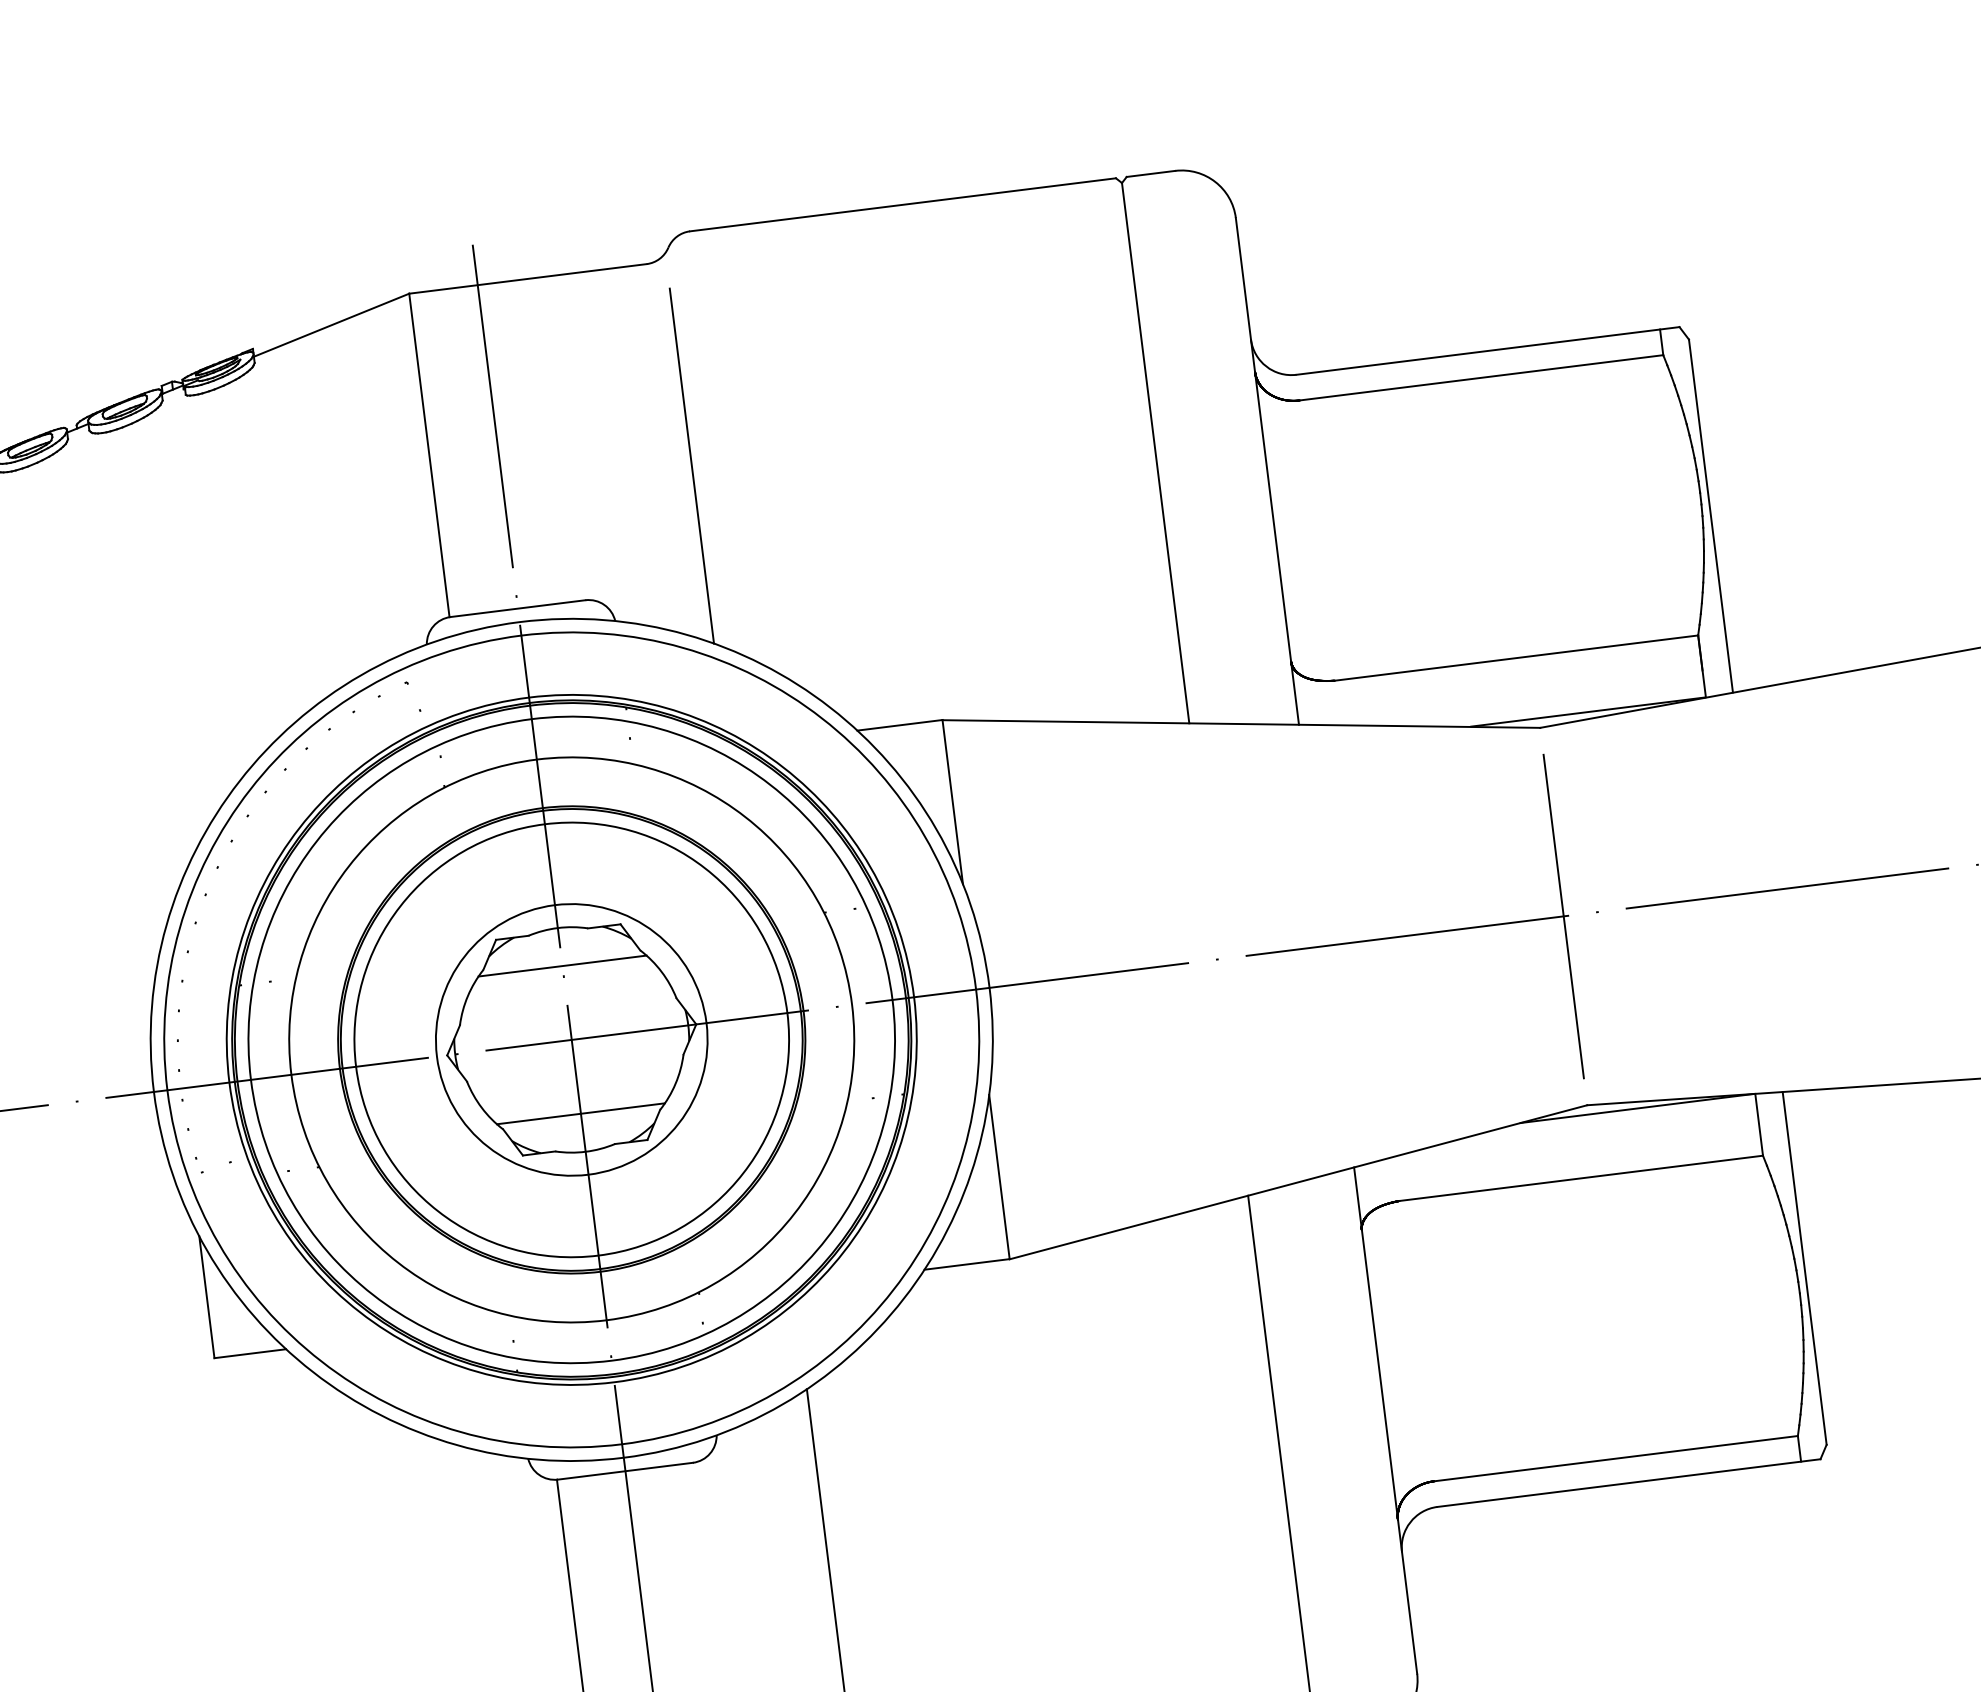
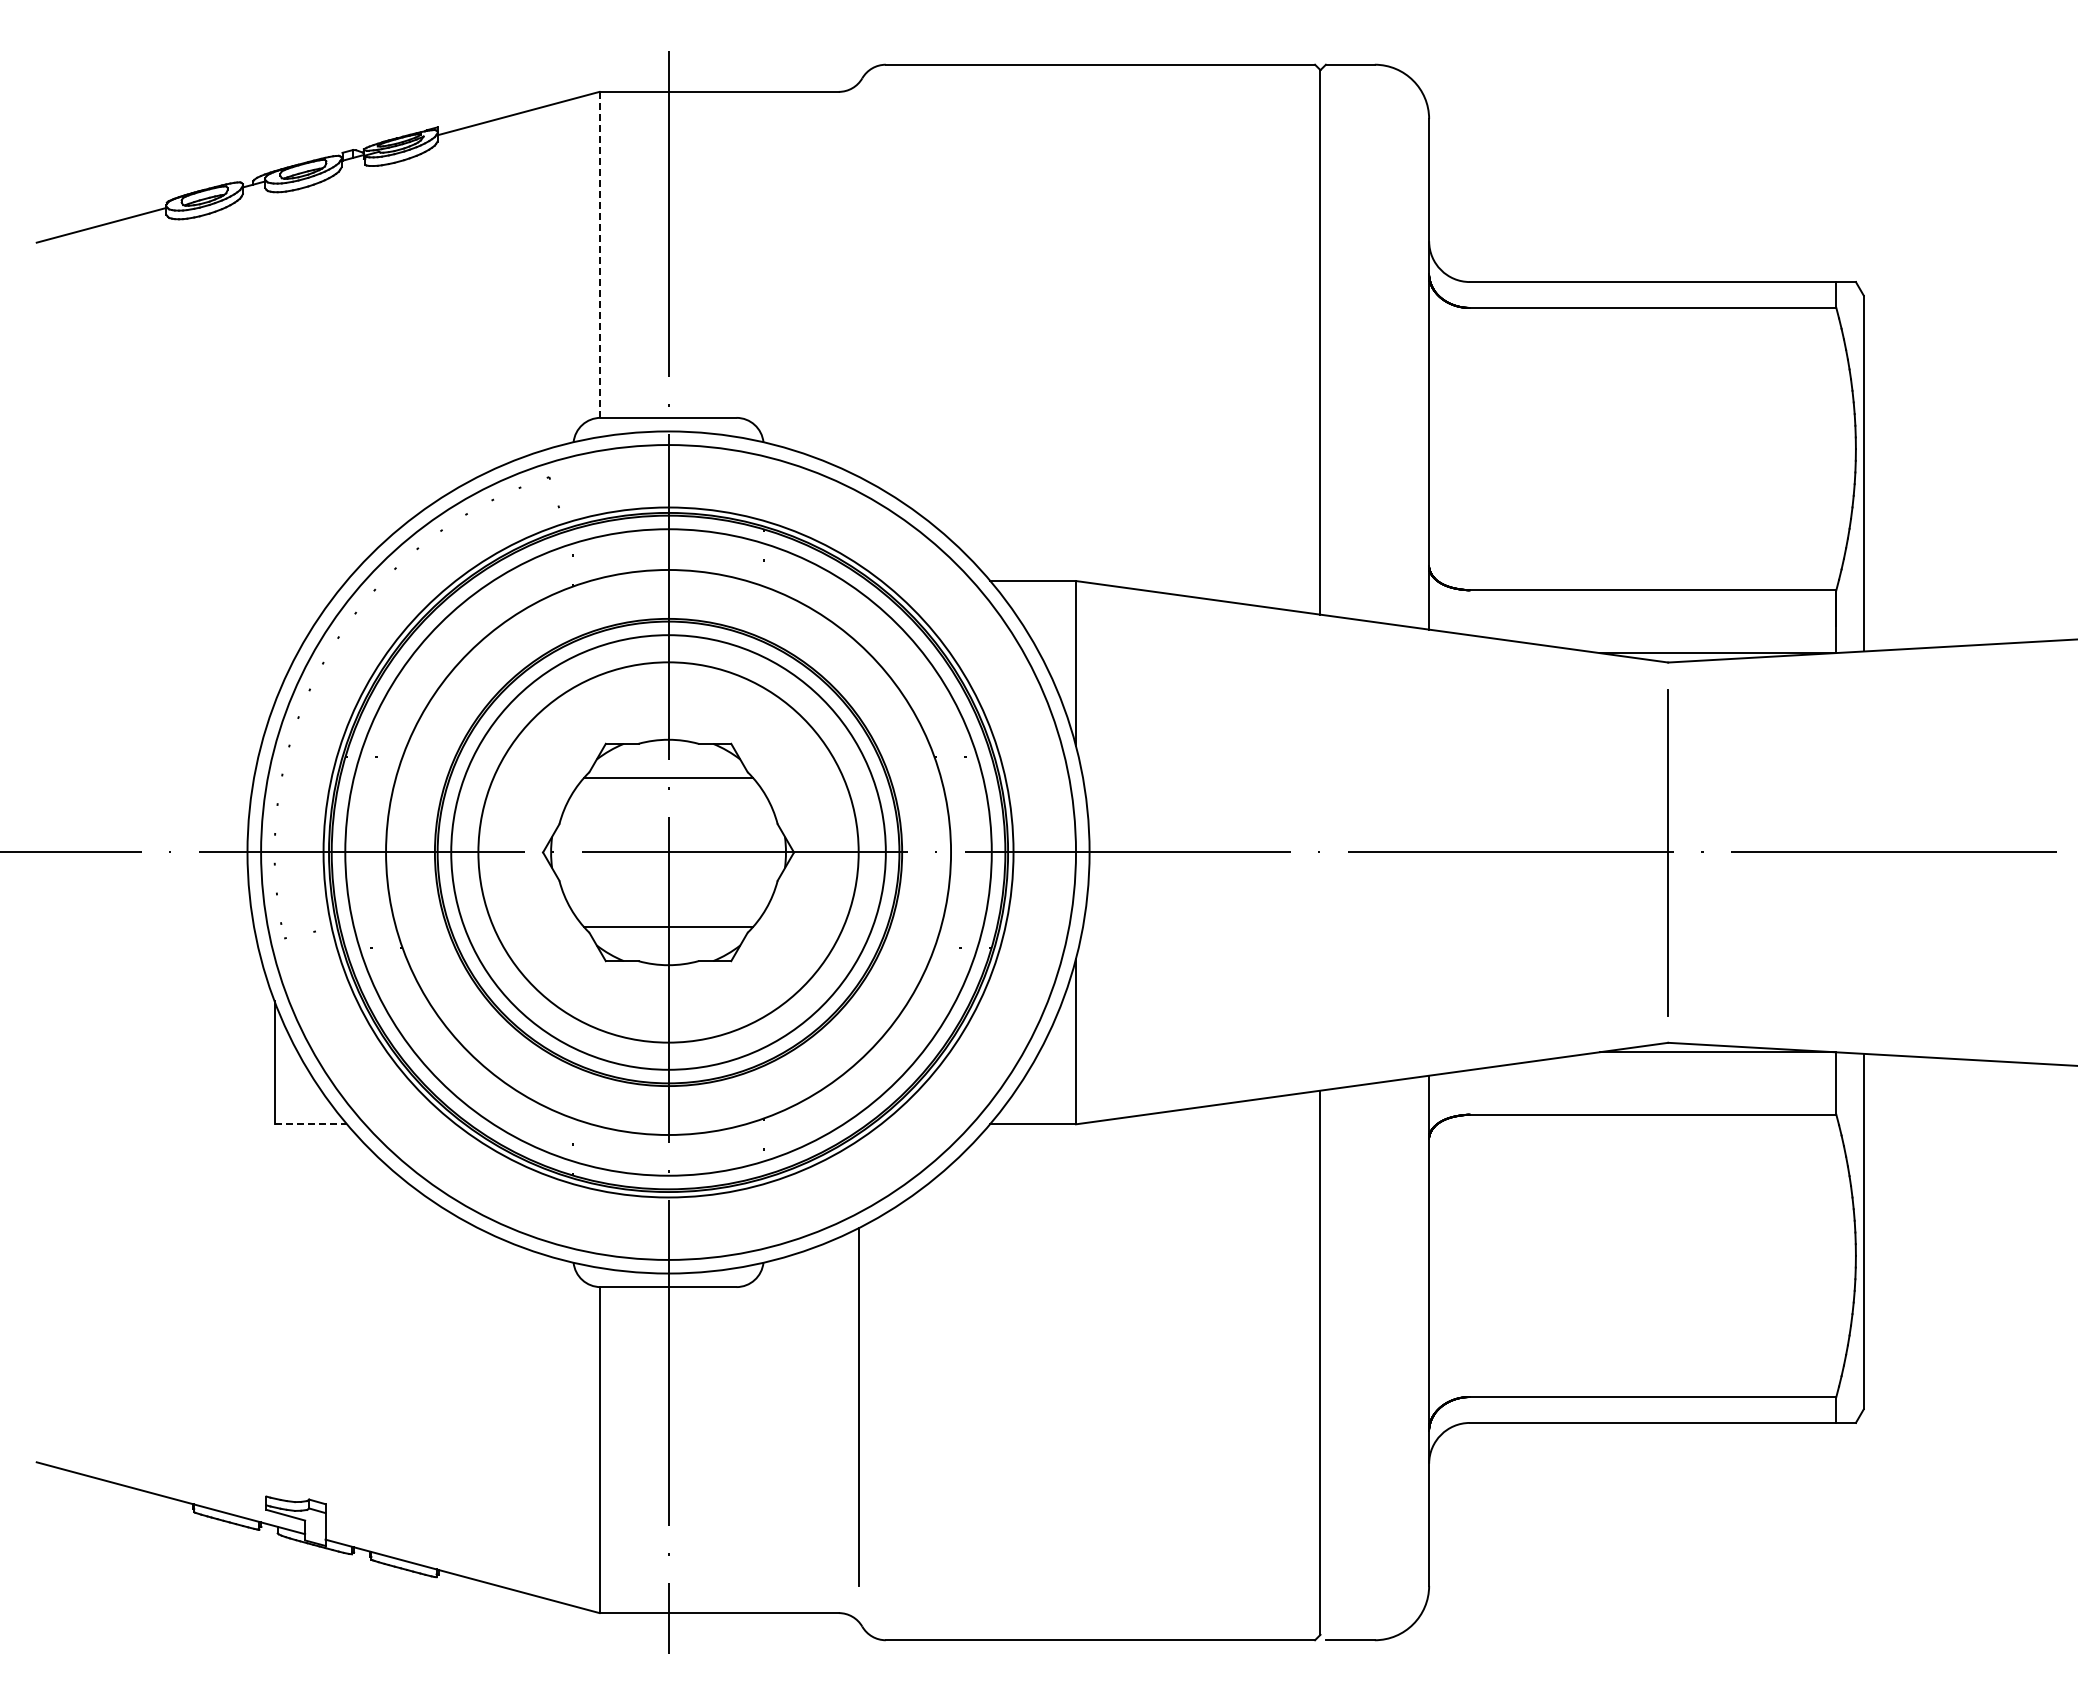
line: (429, 455) -> (599, 254), solid -> dashed
line: (691, 465) -> (858, 297), removed
circle: (571, 1039) -> (668, 852), size x1.4
line: (251, 1353) -> (311, 1124), solid -> dashed

